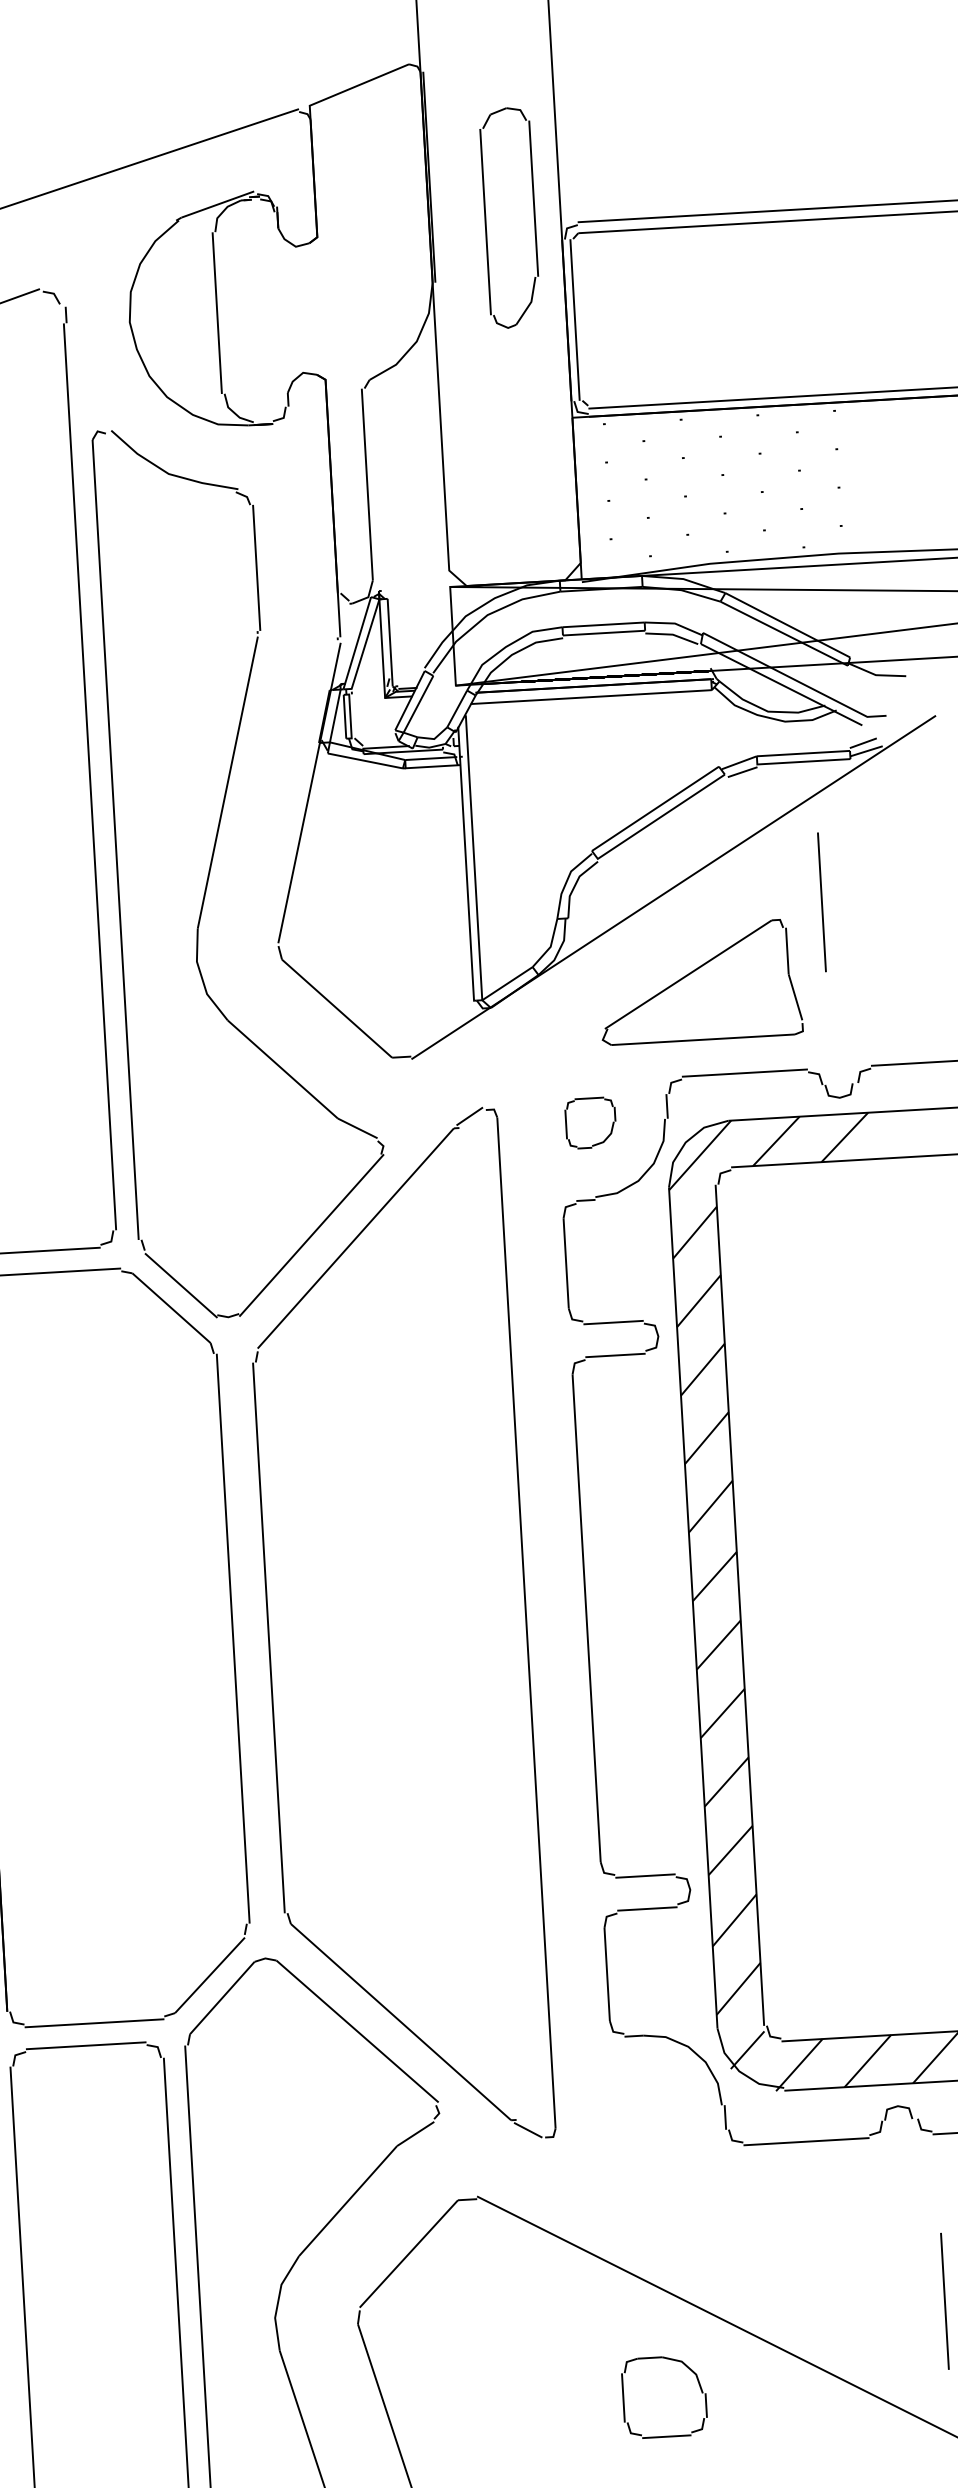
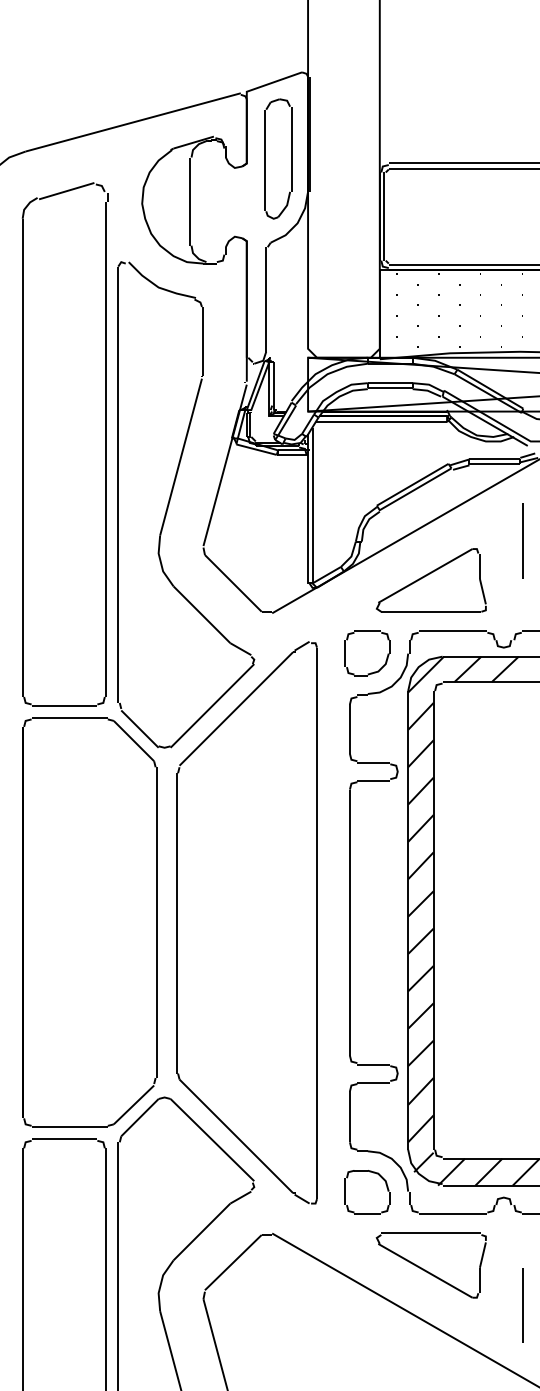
part: (510, 216) -> (278, 158), moved
line: (820, 901) -> (522, 540), moved
part: (590, 1122) -> (367, 653), size x1.67
part: (770, 2238) -> (430, 1265), added
part: (663, 2397) -> (367, 1192), moved

